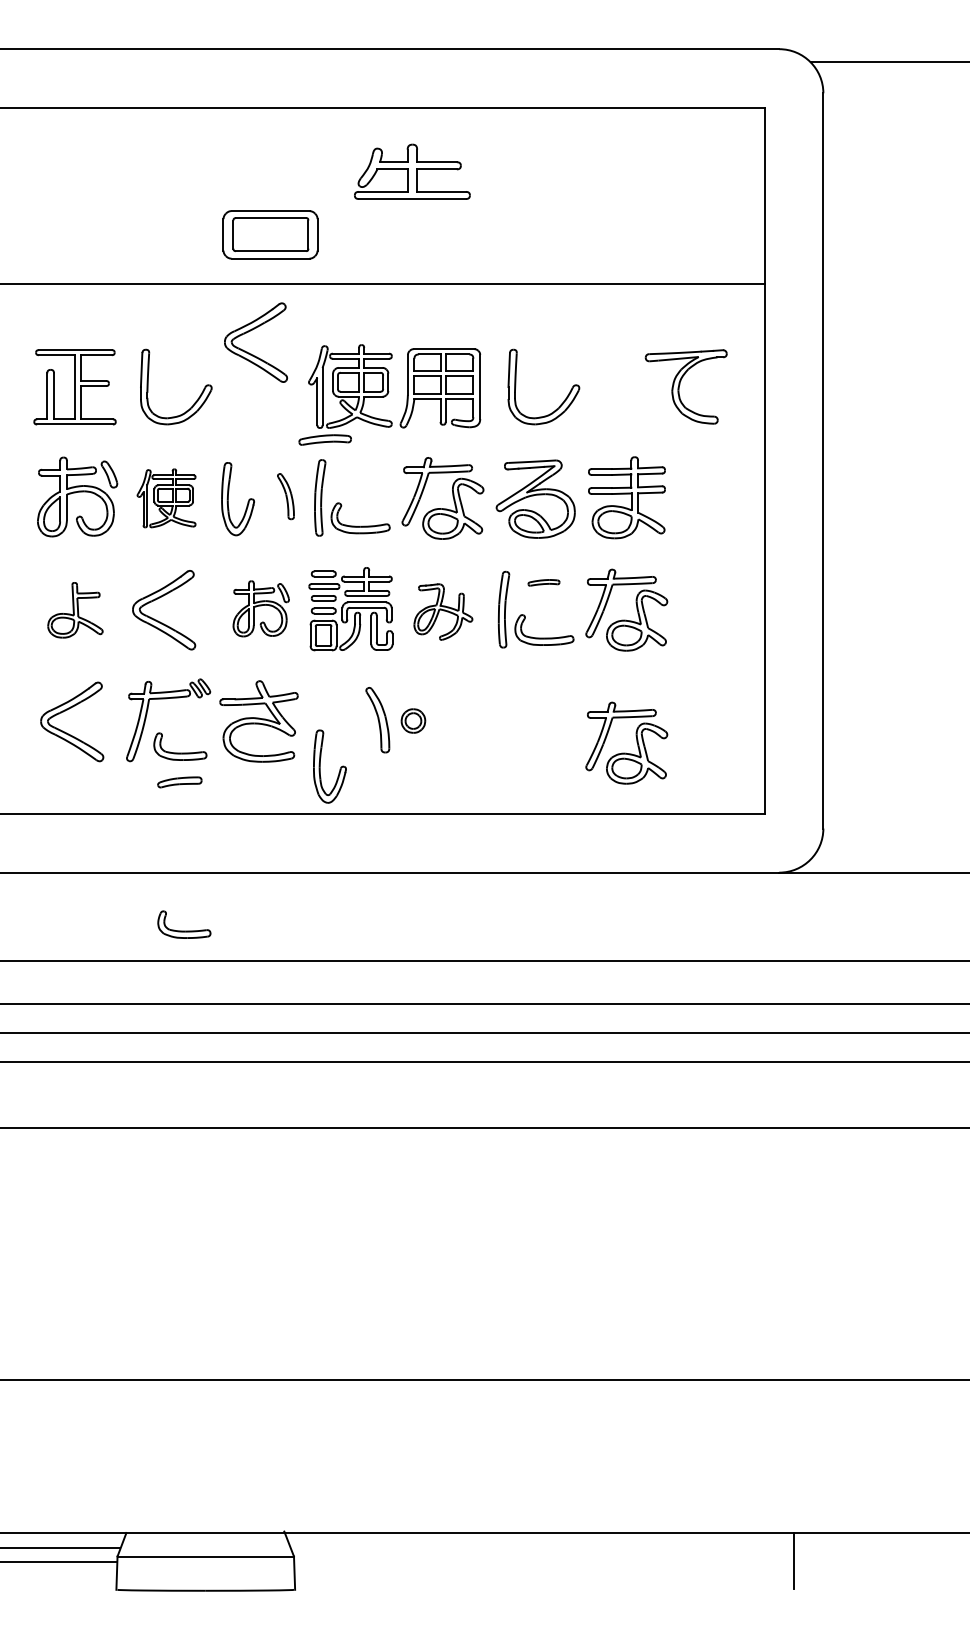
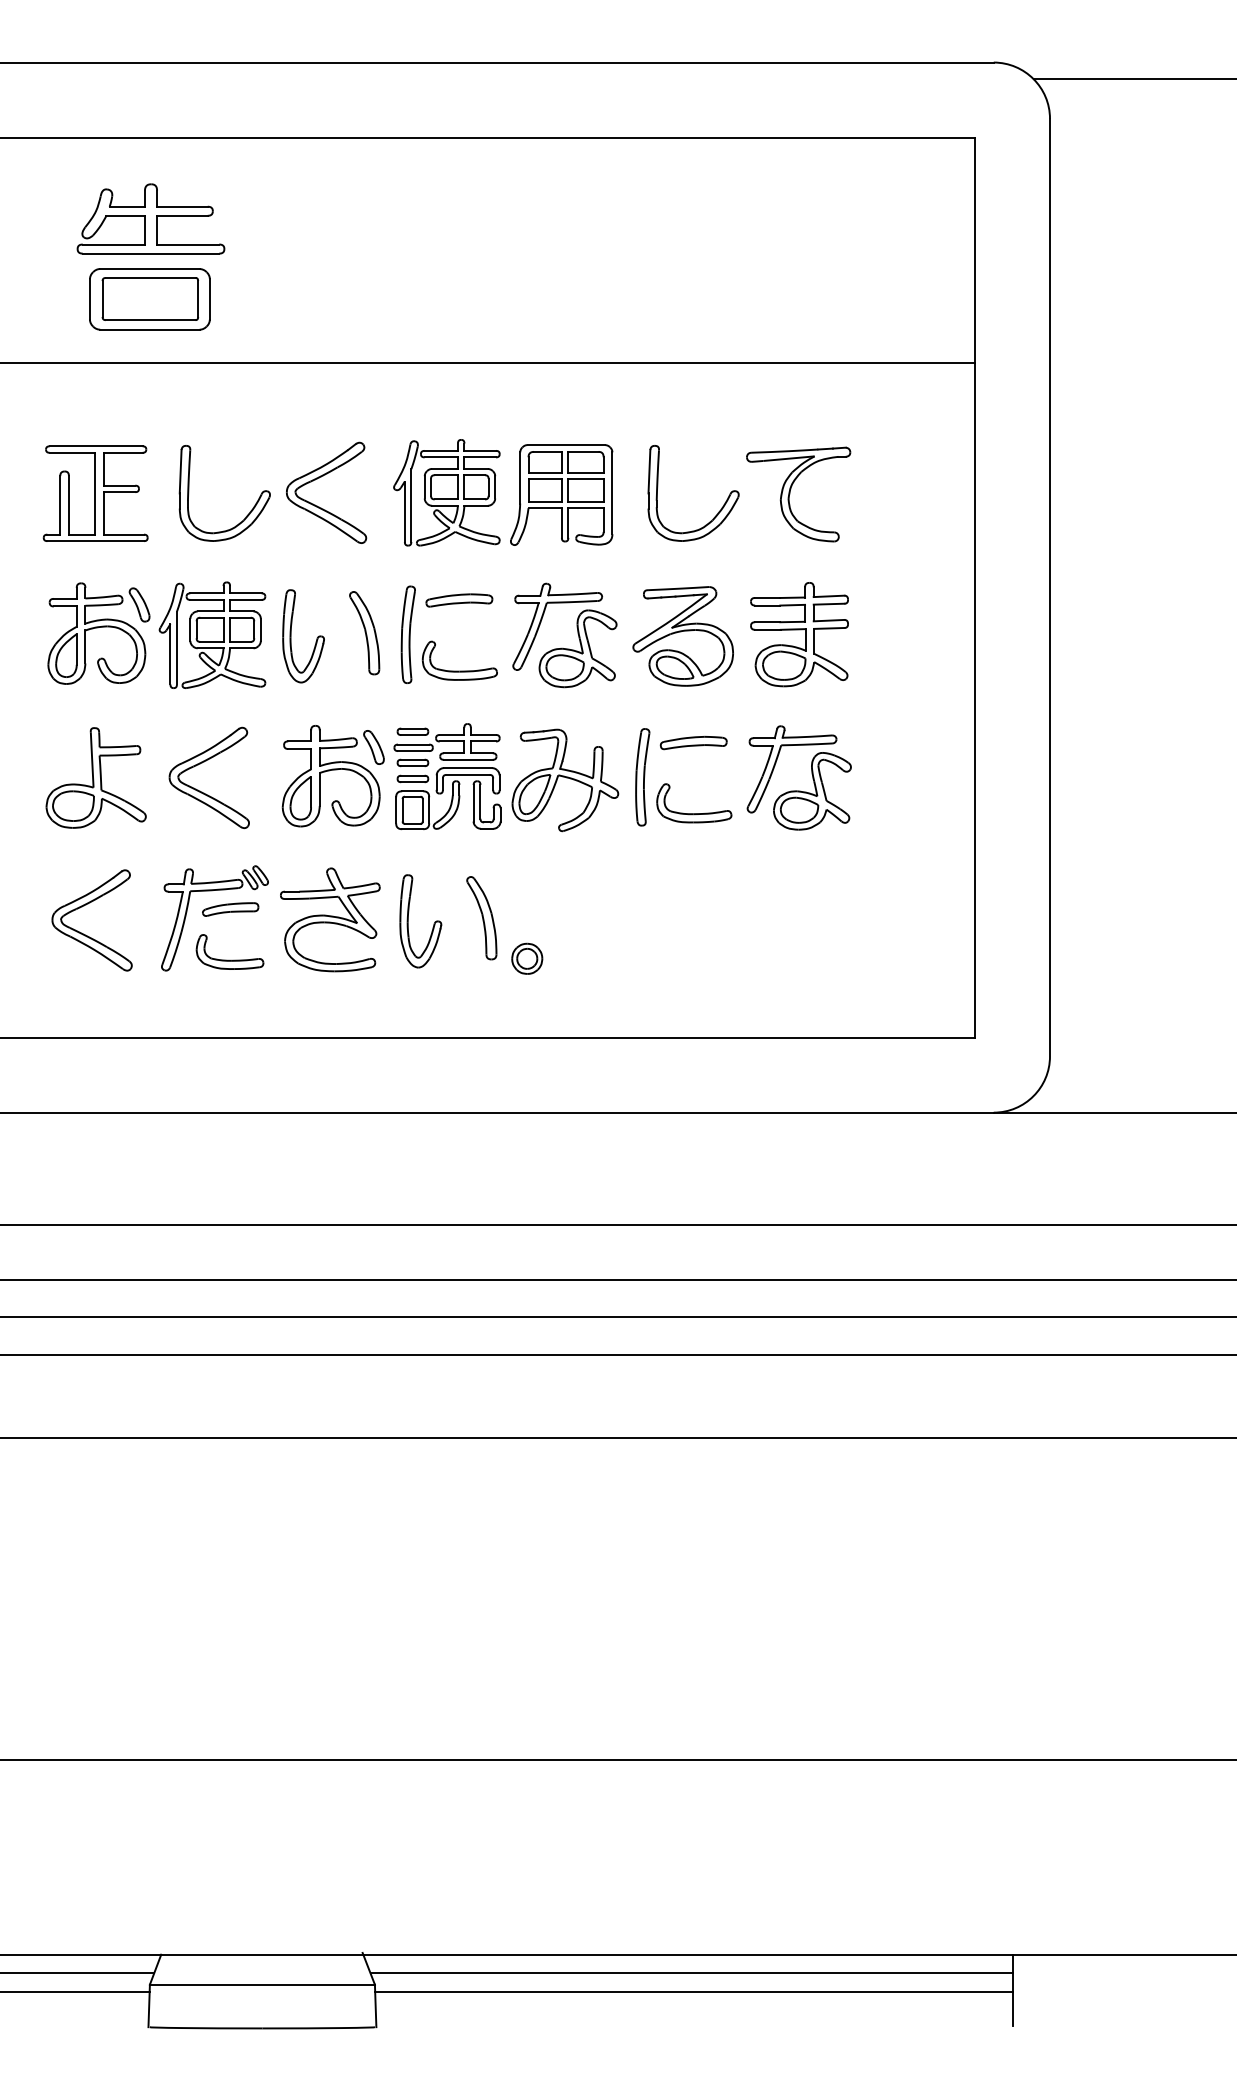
part: (412, 171) -> (151, 218), moved
part: (270, 234) -> (149, 298), moved
part: (249, 352) -> (318, 505), moved
part: (685, 386) -> (797, 493), moved
part: (324, 439) -> (458, 599), moved
part: (285, 496) -> (364, 632), size x1.43
part: (166, 498) -> (212, 635), size x1.43
part: (543, 582) -> (693, 742), size x1.67
part: (260, 608) -> (332, 775), size x1.43
part: (75, 610) -> (96, 778), size x1.43
part: (443, 611) -> (565, 779), size x1.43
part: (413, 720) -> (527, 958), moved
part: (636, 742) -> (811, 946), removed
part: (320, 766) -> (408, 921), moved
part: (179, 782) -> (230, 909), moved
part: (184, 924) -> (235, 1178), removed
line: (542, 1547) -> (691, 1973), added
line: (543, 1562) -> (693, 1992), added

